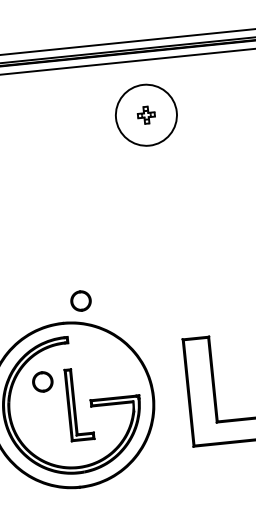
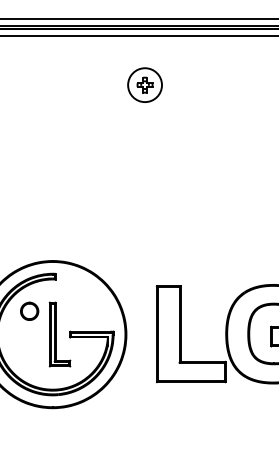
circle: (146, 115) -> (145, 85), size x0.62
part: (80, 300) -> (70, 242), removed

